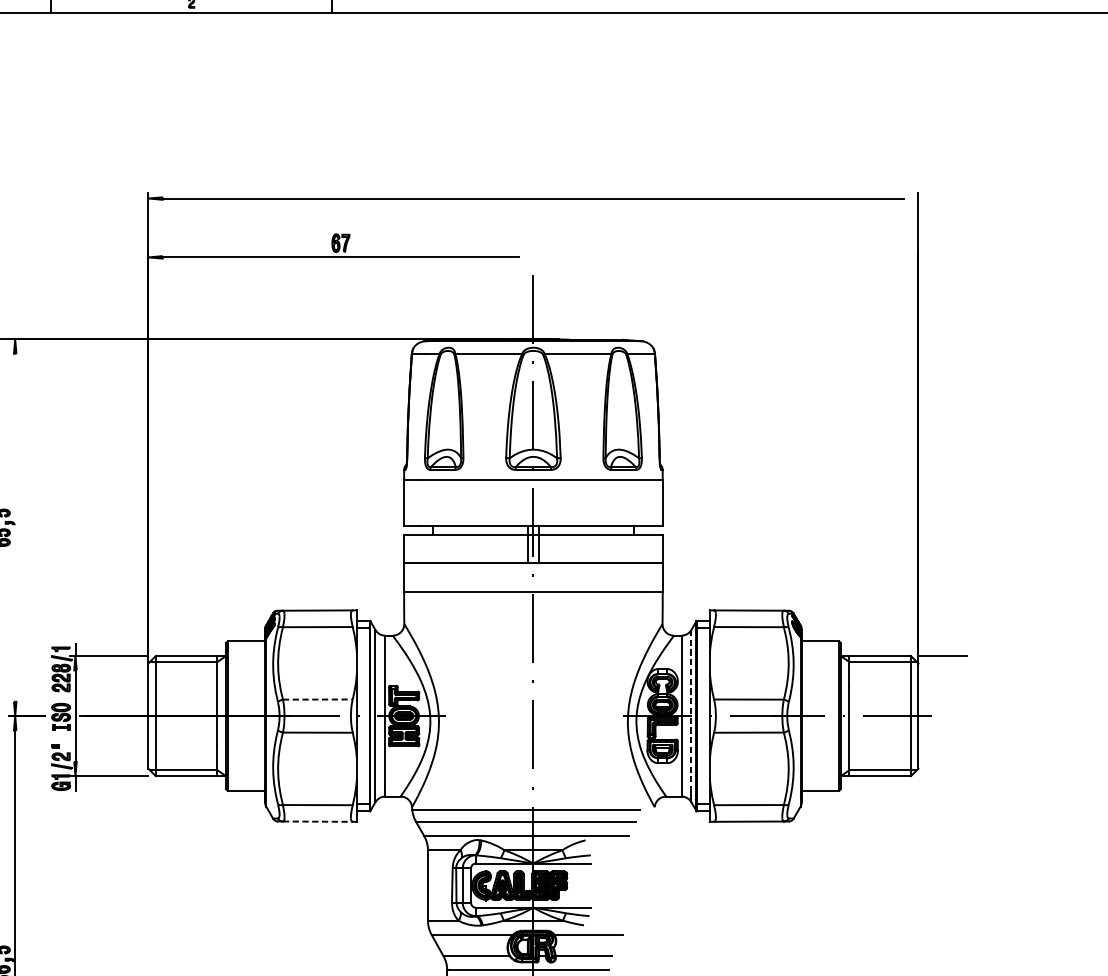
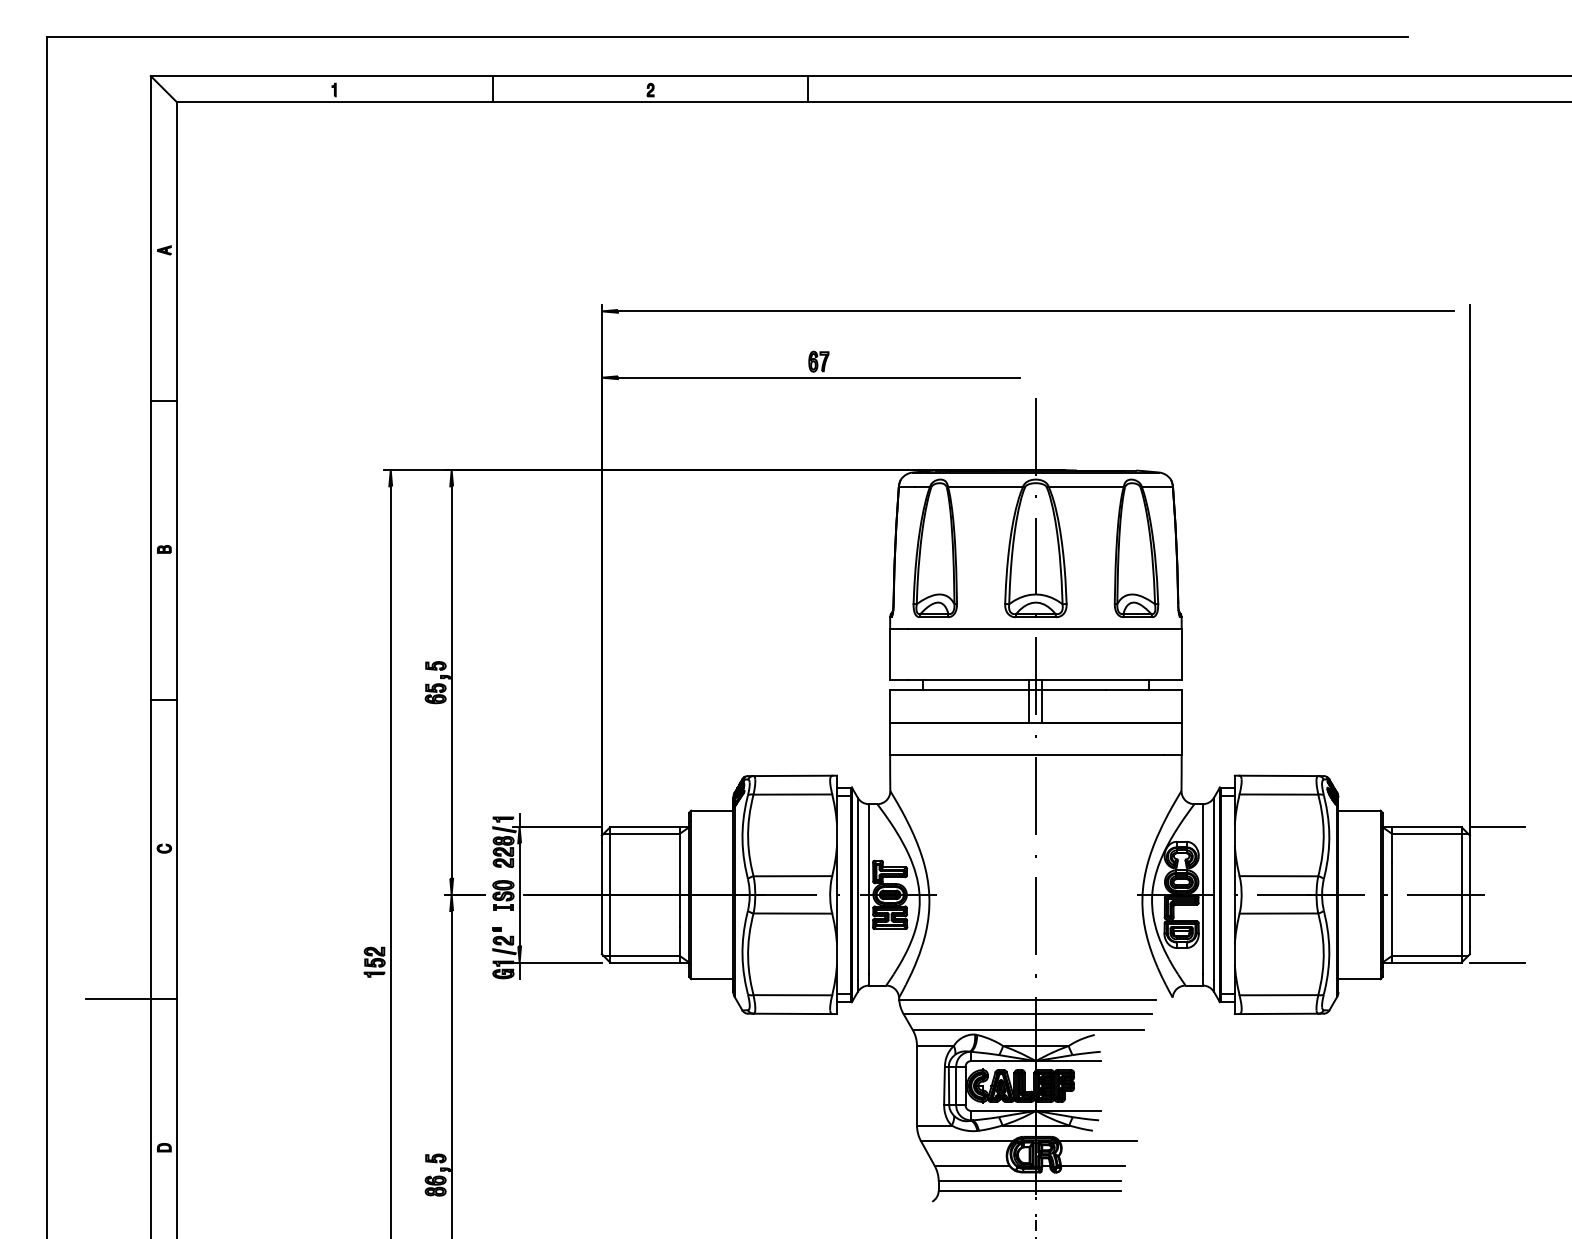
line: (15, 527) -> (451, 682), added
line: (318, 699) -> (793, 876), dashed -> solid
line: (691, 711) -> (1214, 889), dashed -> solid
line: (941, 776) -> (1496, 962), added
line: (318, 821) -> (793, 1013), dashed -> solid

